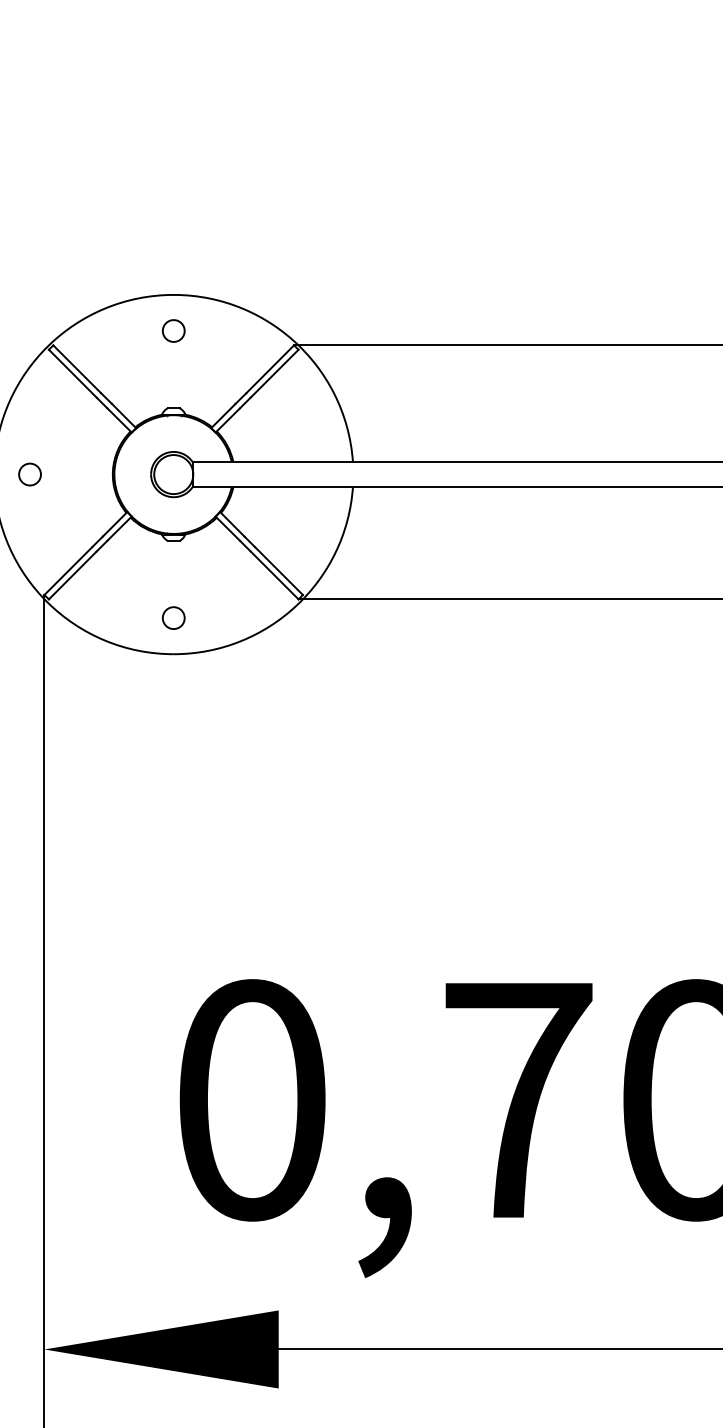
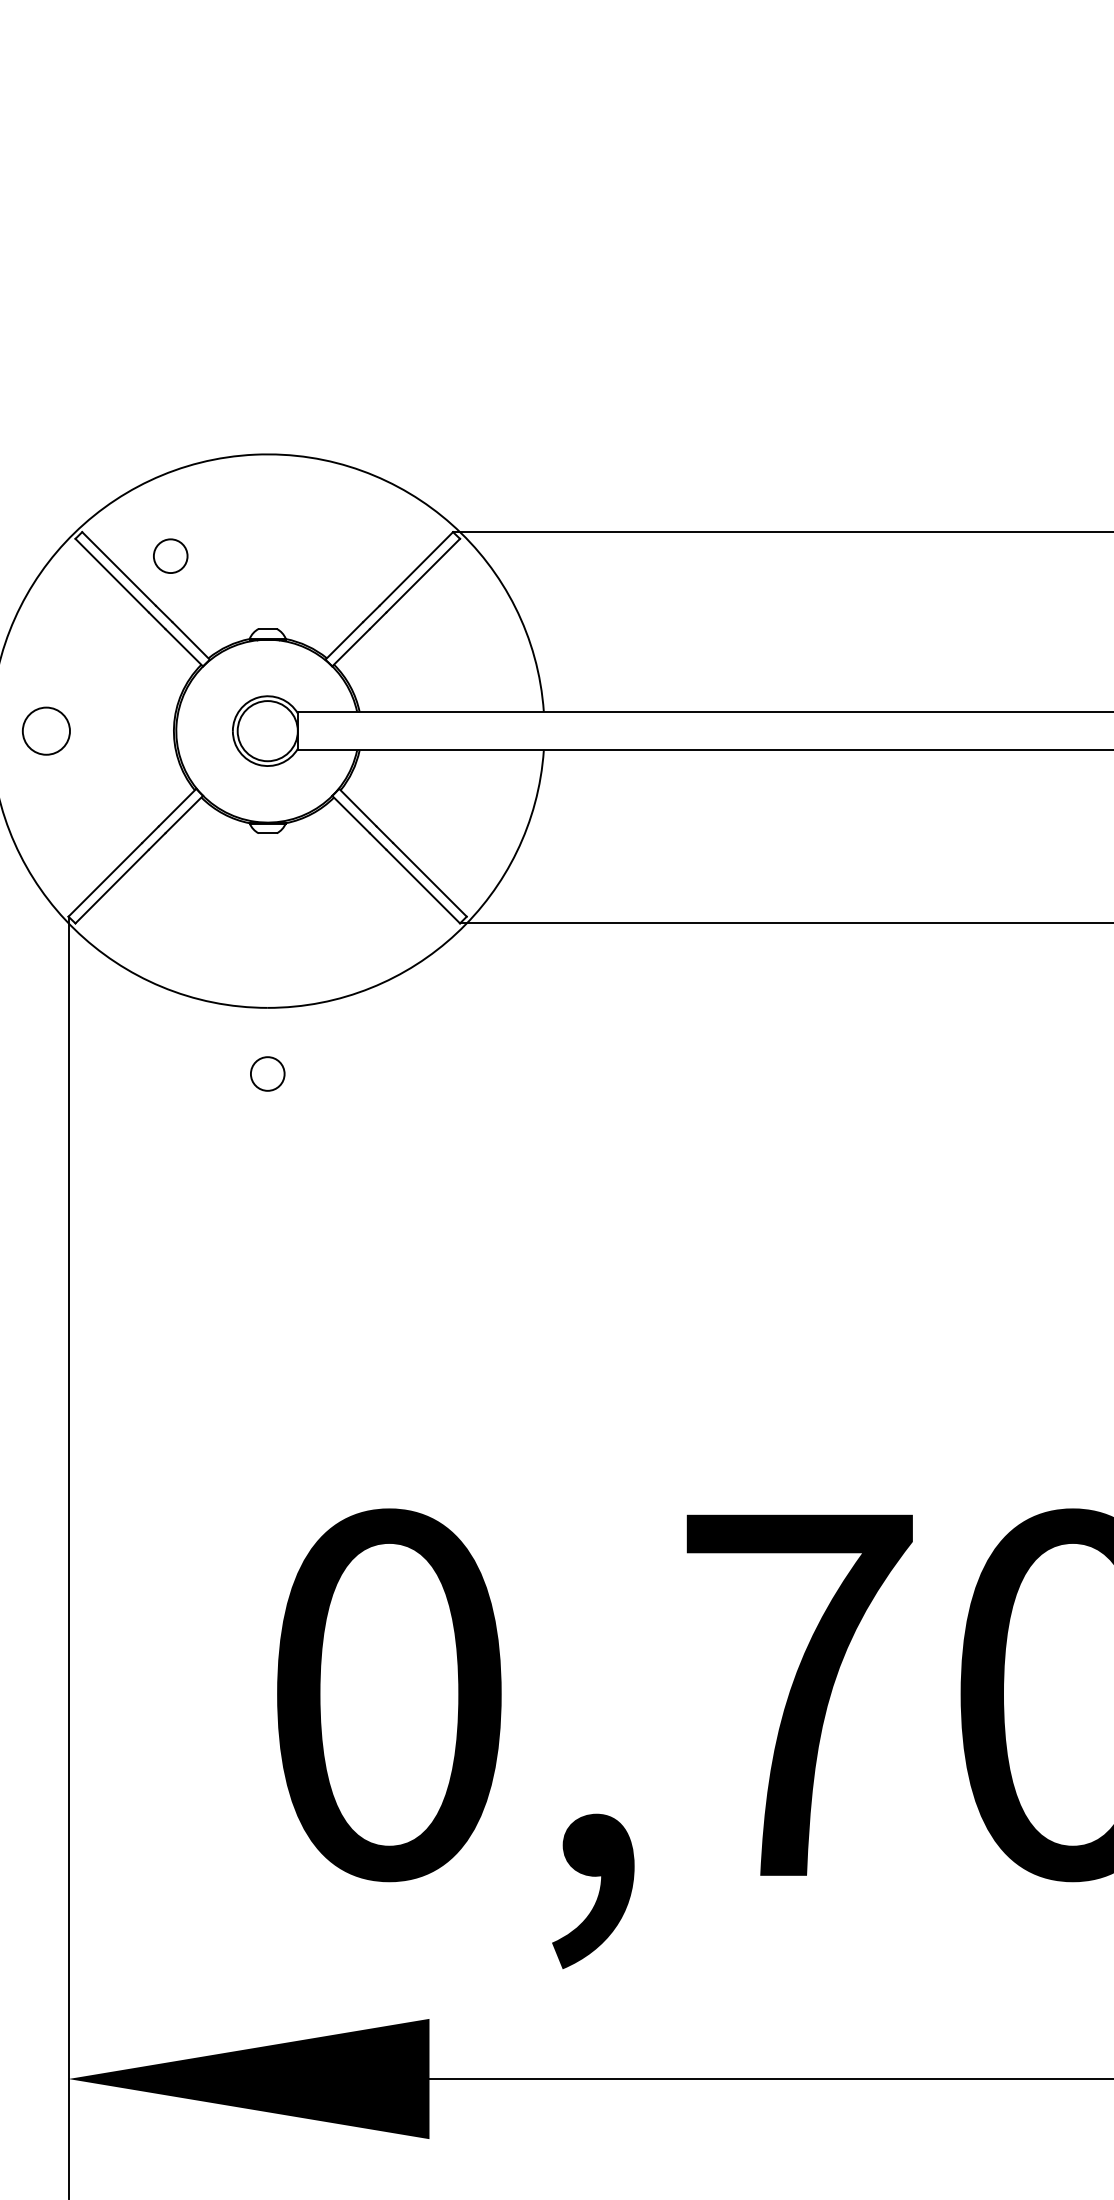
circle: (173, 330) -> (170, 555), moved
circle: (29, 474) -> (45, 731), size x1.4
circle: (173, 617) -> (267, 1073), moved

